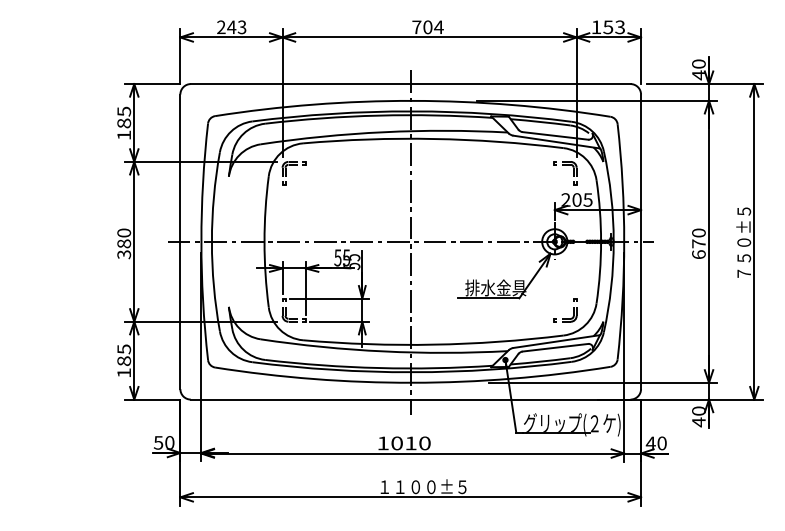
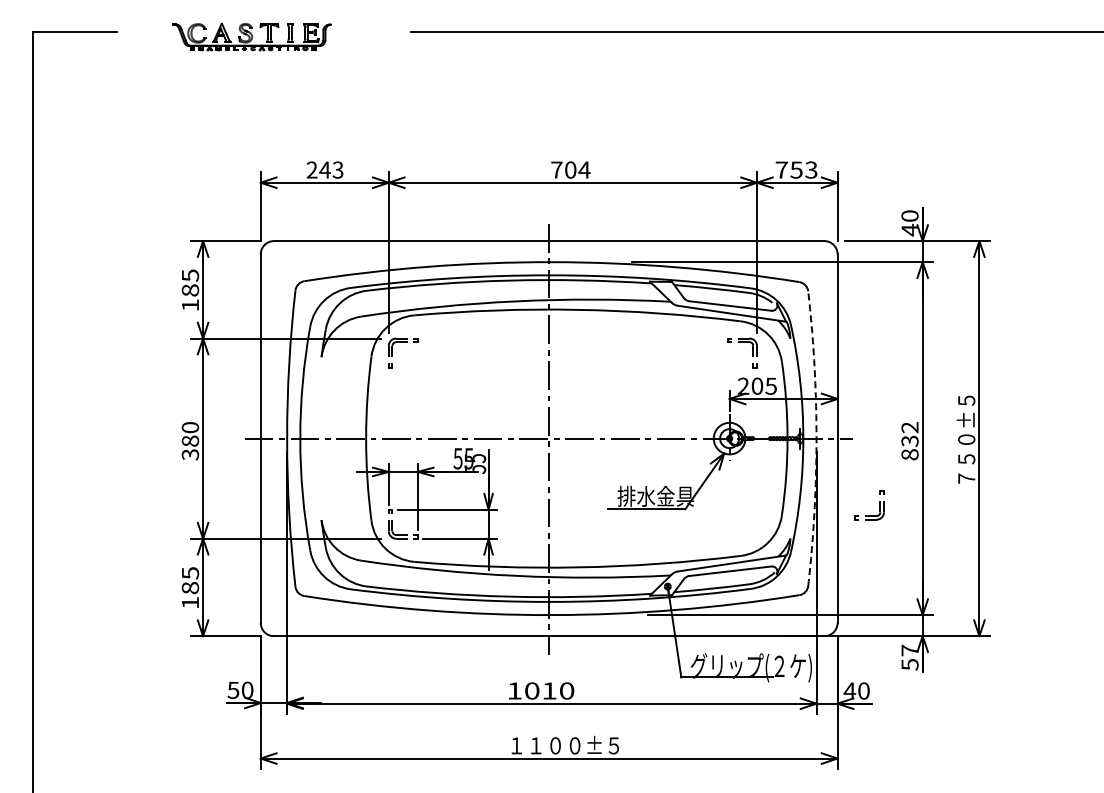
text: (596, 26) -> (781, 169), 153 -> 753
arc: (624, 241) -> (816, 438), solid -> dashed
text: (698, 244) -> (909, 441), 670 -> 832
part: (573, 310) -> (879, 505), moved
text: (698, 416) -> (909, 657), 40 -> 57

